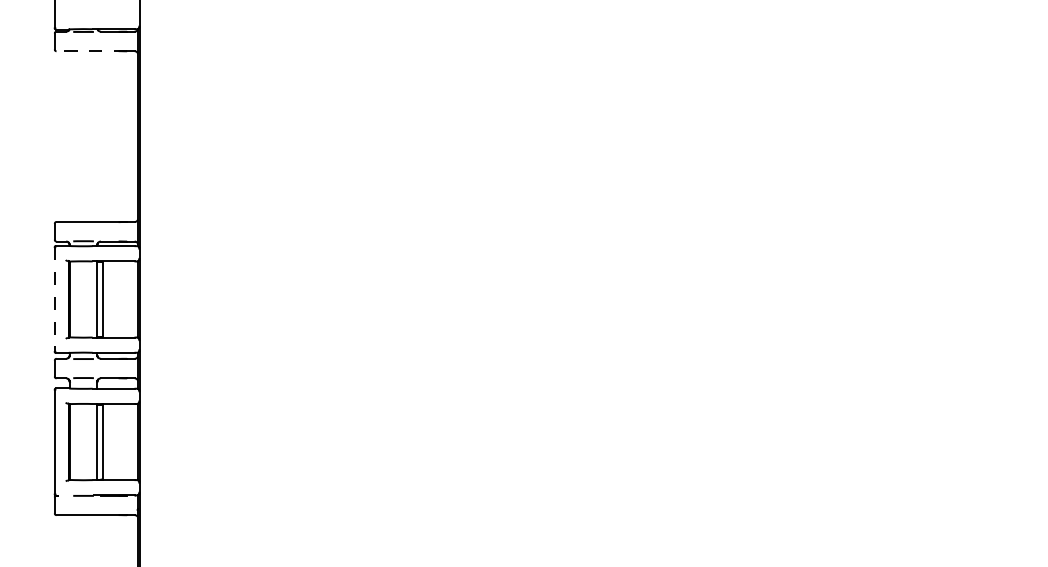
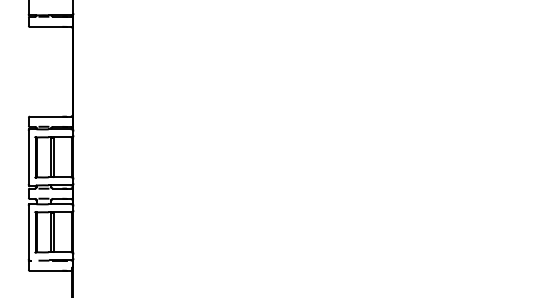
line: (92, 50) -> (48, 26), dashed -> solid
line: (54, 299) -> (28, 157), dashed -> solid

